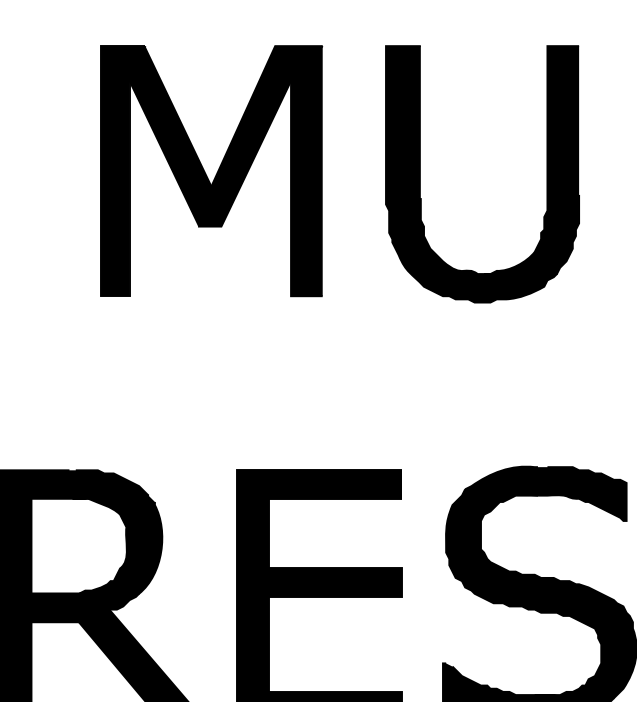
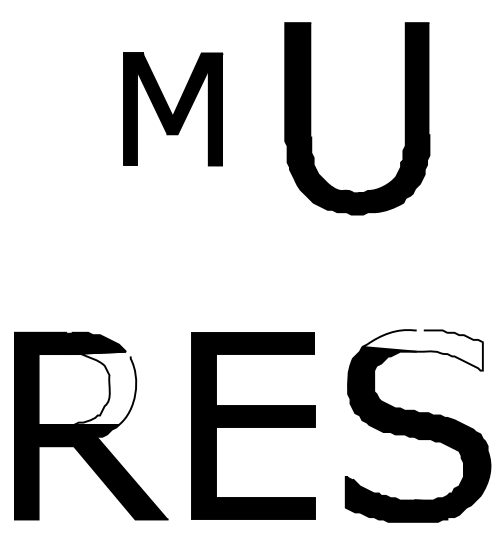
part: (212, 171) -> (173, 109), size x0.6
part: (421, 173) -> (311, 118), moved
fill: (545, 494) -> (422, 350), removed
fill: (97, 543) -> (87, 387), removed

